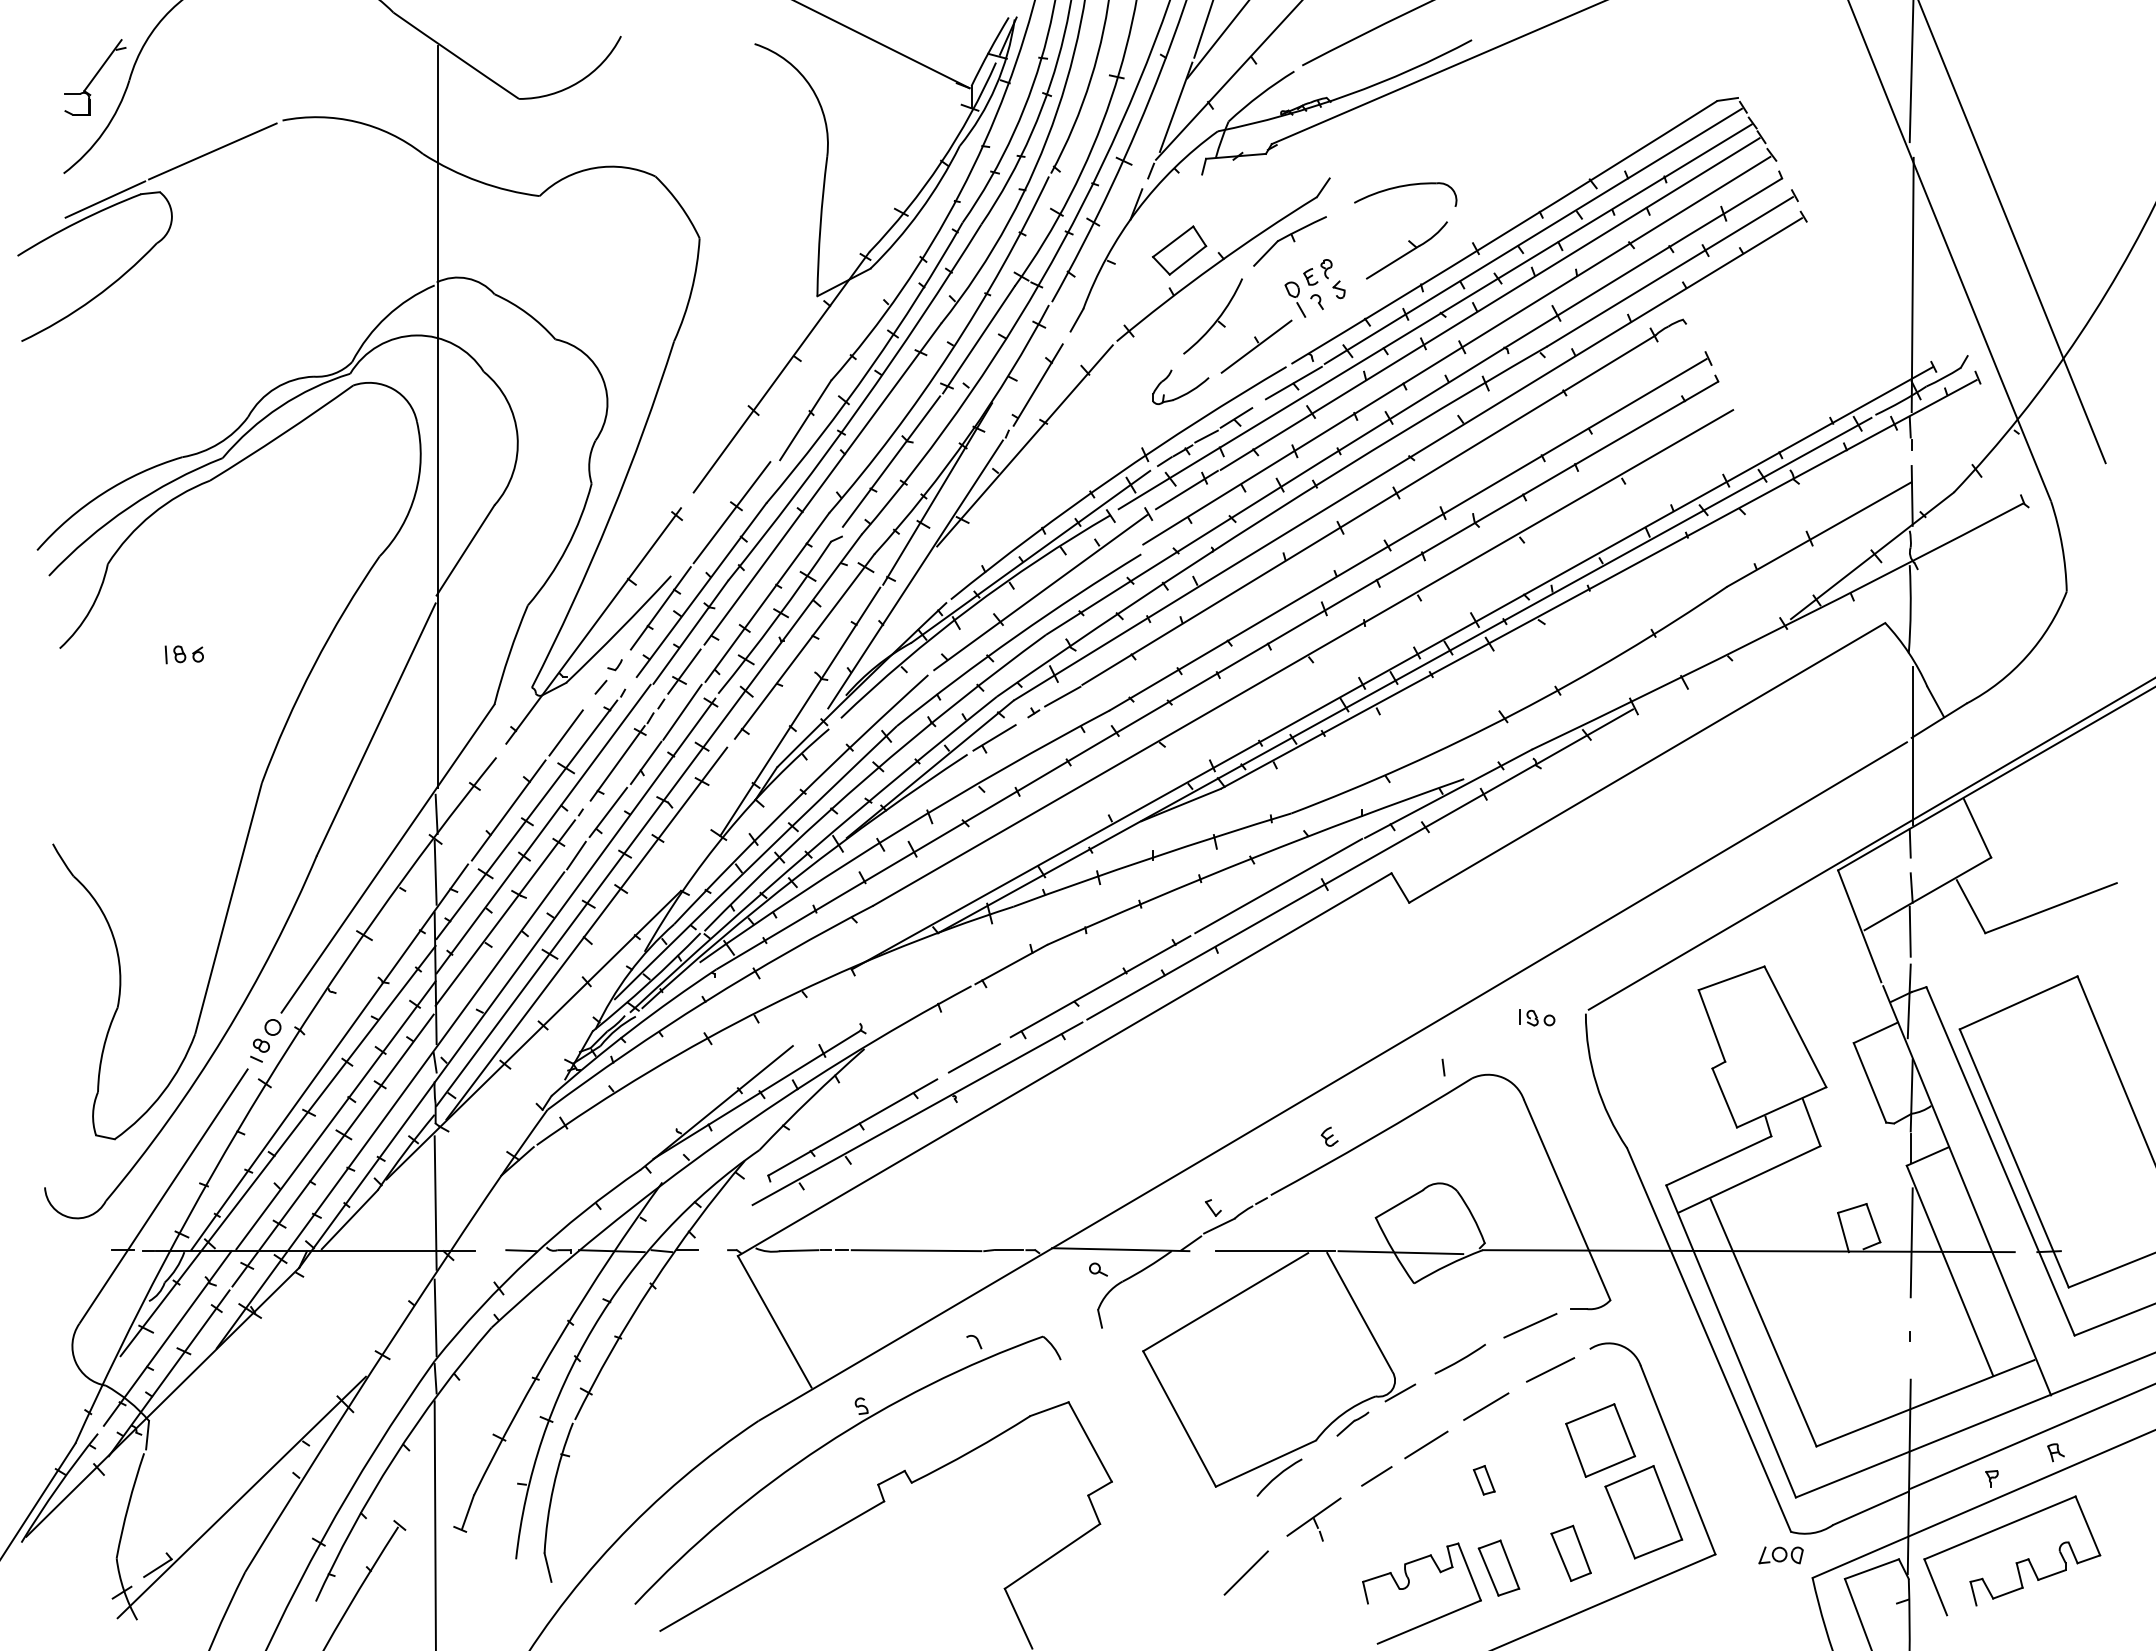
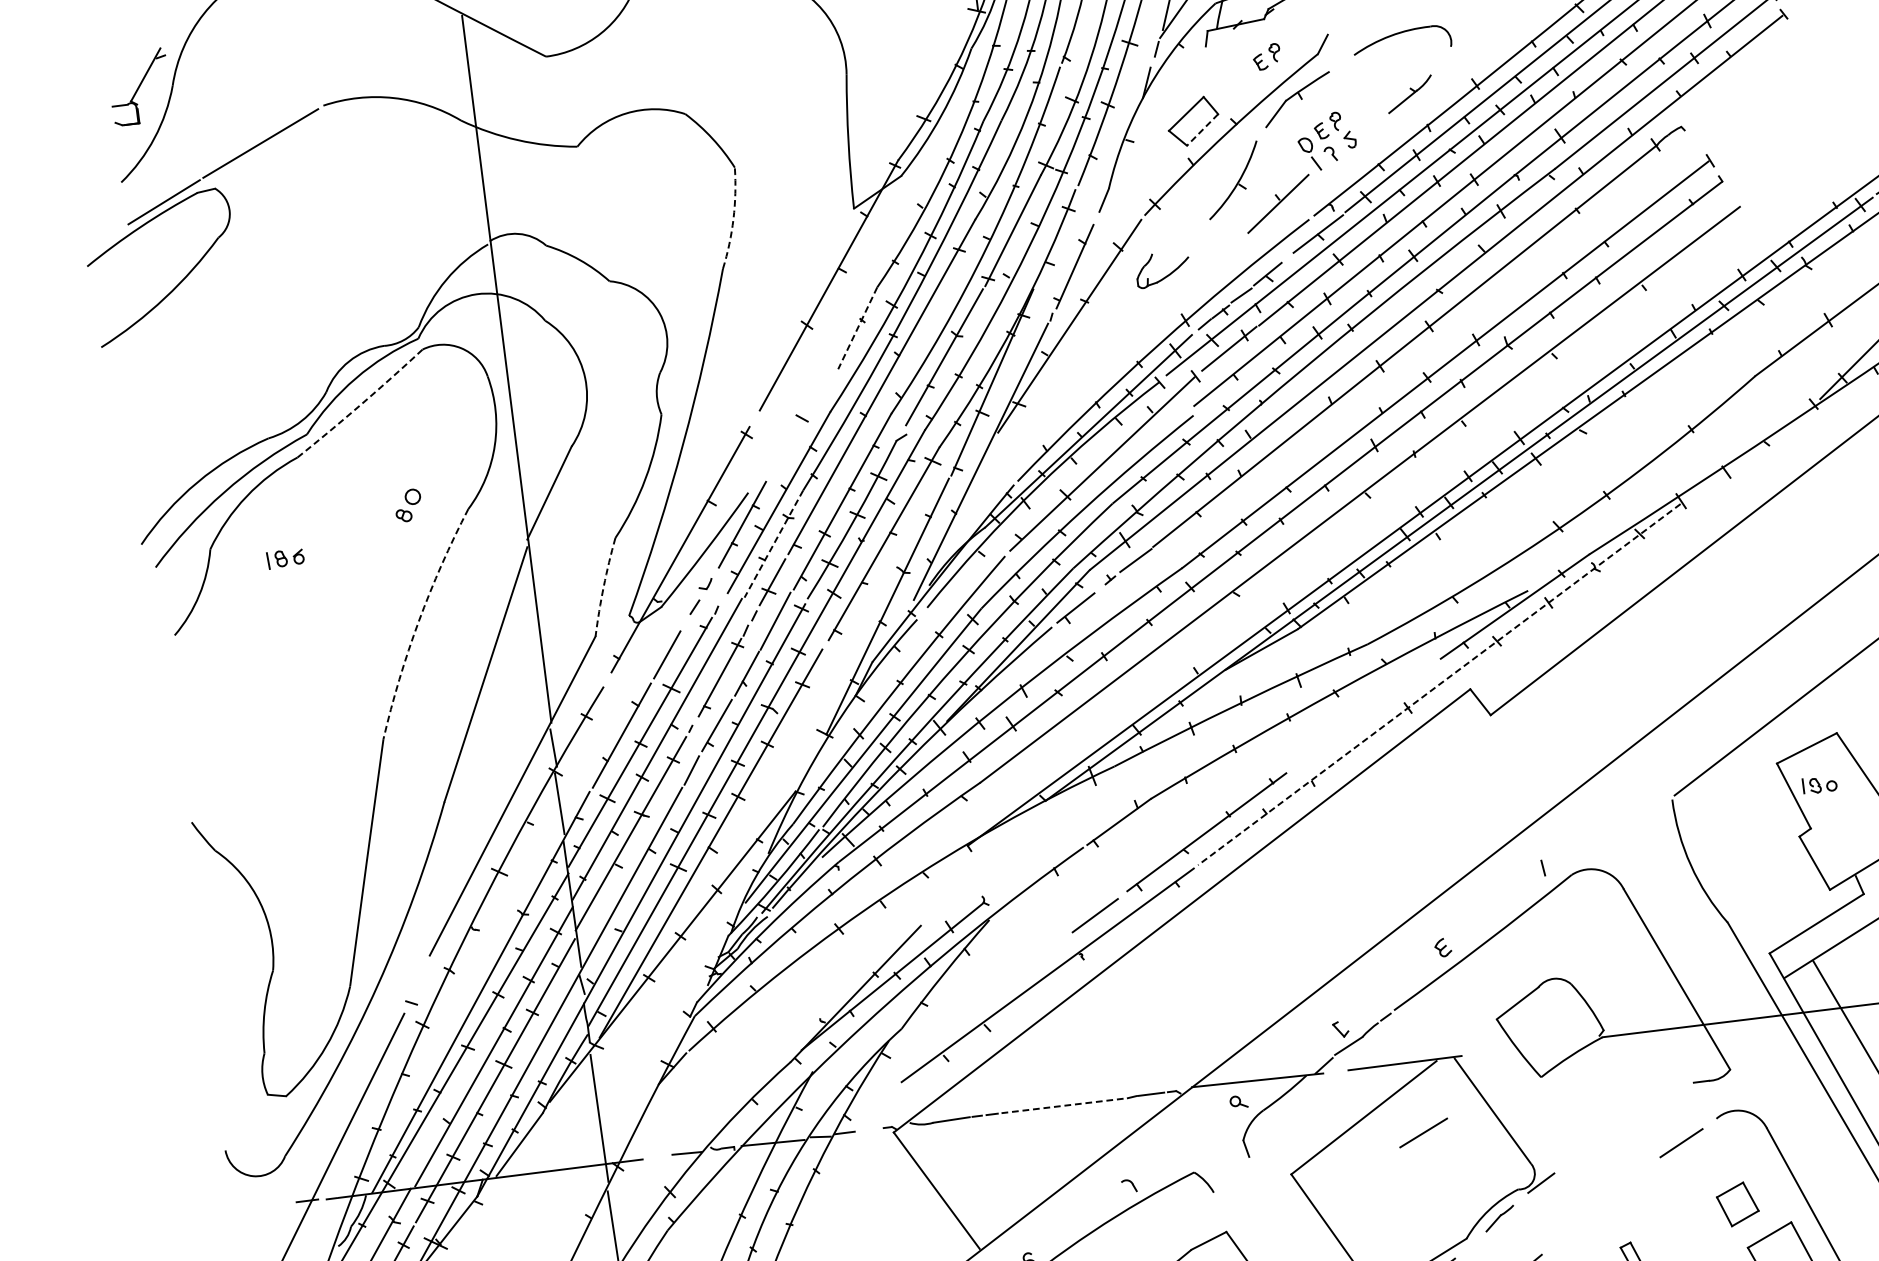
part: (1263, 193) -> (1266, 57), added
part: (1406, 250) -> (1409, 94), size x0.6
line: (1187, 260) -> (1202, 130), solid -> dashed
arc: (691, 291) -> (733, 219), solid -> dashed
part: (1184, 393) -> (1167, 274), moved
line: (805, 420) -> (857, 328), solid -> dashed
arc: (282, 434) -> (361, 404), solid -> dashed
line: (731, 512) -> (798, 425), removed
line: (690, 632) -> (773, 544), solid -> dashed
part: (183, 654) -> (284, 558), moved
arc: (509, 654) -> (603, 586), solid -> dashed
arc: (313, 666) -> (418, 621), solid -> dashed
line: (1360, 864) -> (1439, 684), solid -> dashed
line: (1278, 885) -> (1364, 714), removed
part: (1537, 1017) -> (1820, 784), moved
part: (267, 1035) -> (408, 505), moved
part: (852, 1130) -> (987, 999), removed
line: (916, 1250) -> (1063, 1105), solid -> dashed
line: (1400, 1252) -> (1524, 1049), removed
line: (1530, 1325) -> (1423, 1132), moved
arc: (1459, 1359) -> (1593, 1144), removed
line: (1486, 1406) -> (1624, 1185), removed
part: (1600, 1440) -> (1737, 1204), size x0.6
line: (1426, 1444) -> (1572, 1229), removed

